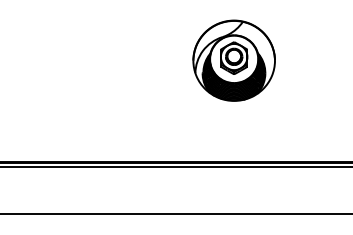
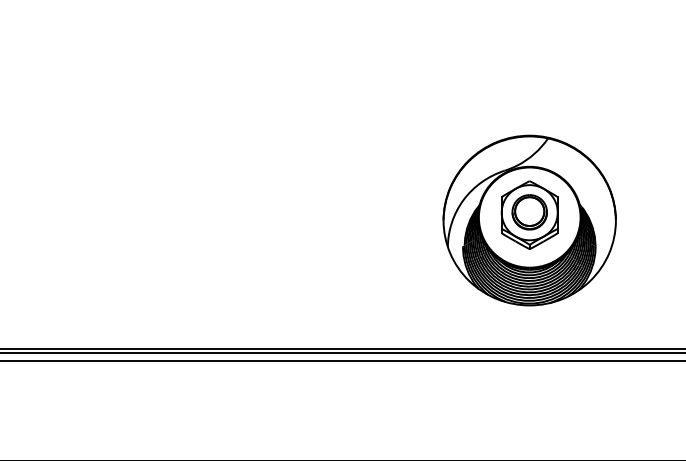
part: (233, 60) -> (528, 220), moved

